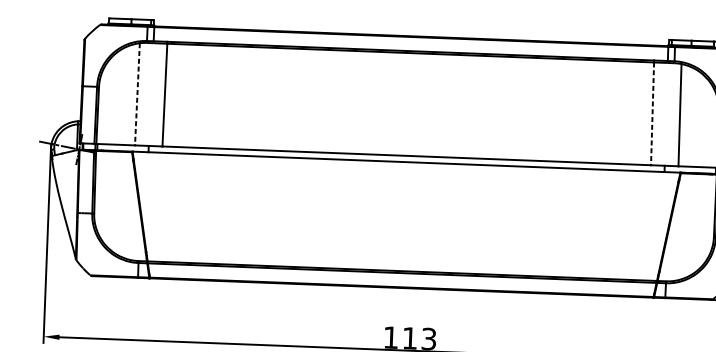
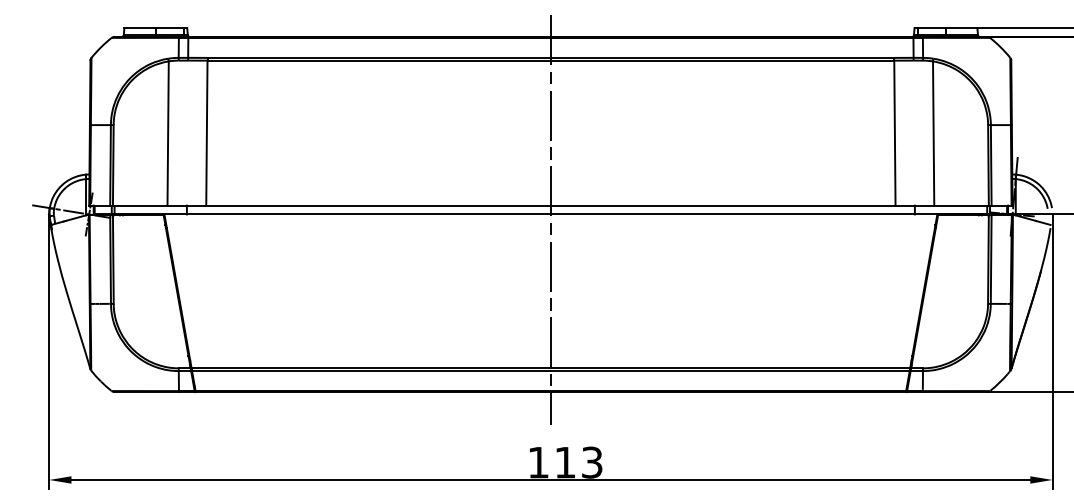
line: (137, 95) -> (168, 134), dashed -> solid
line: (652, 114) -> (894, 133), dashed -> solid
line: (406, 165) -> (550, 219), added

